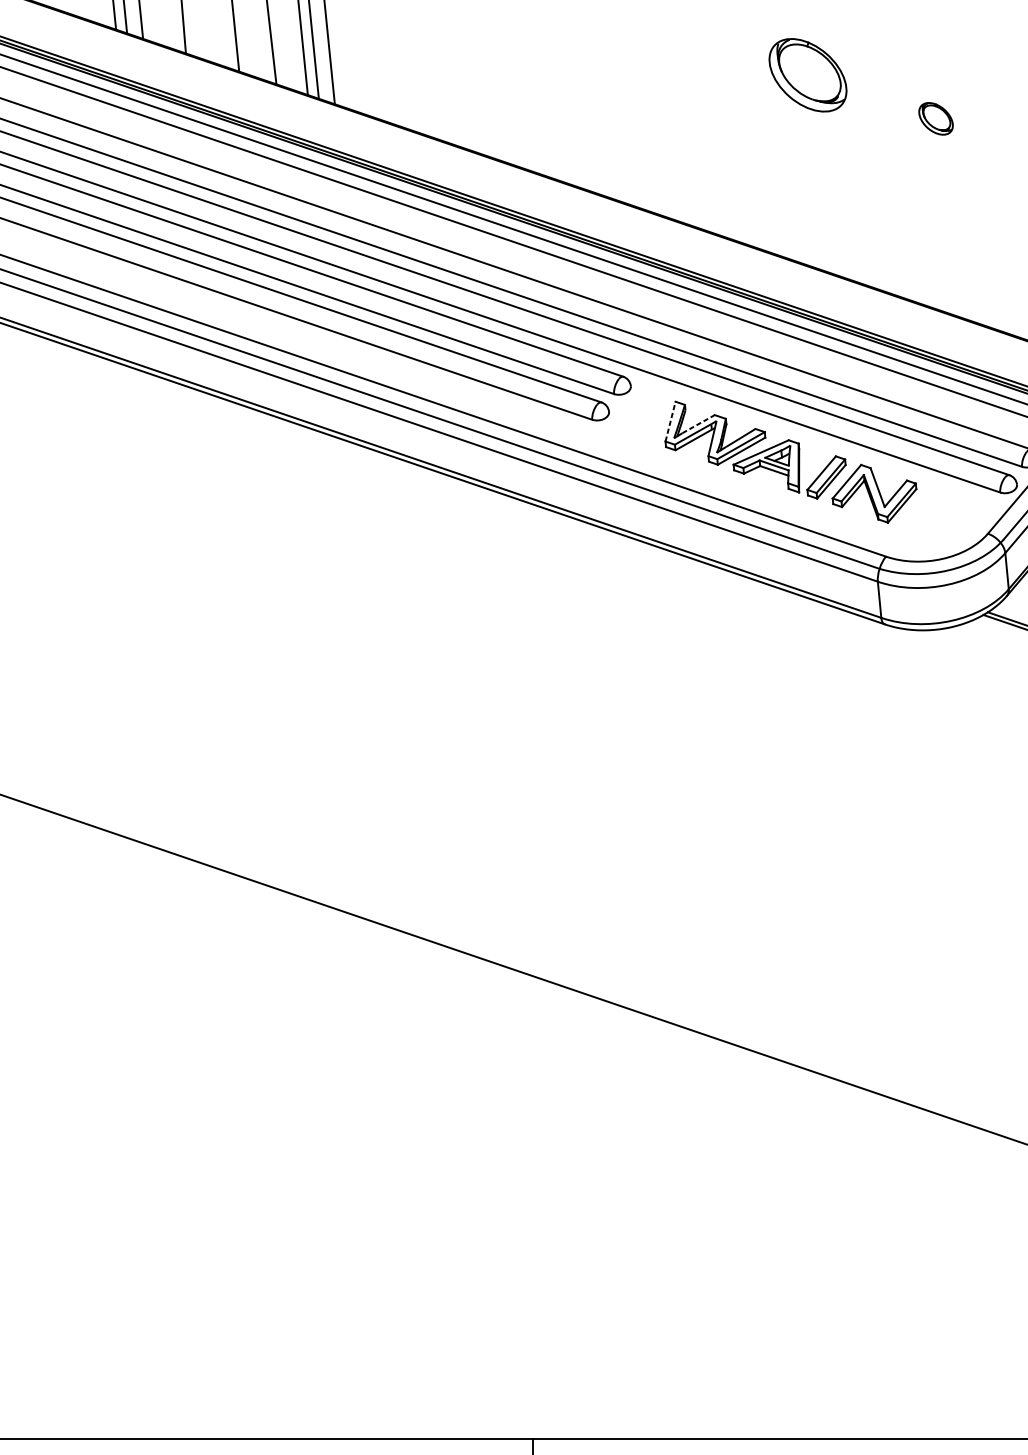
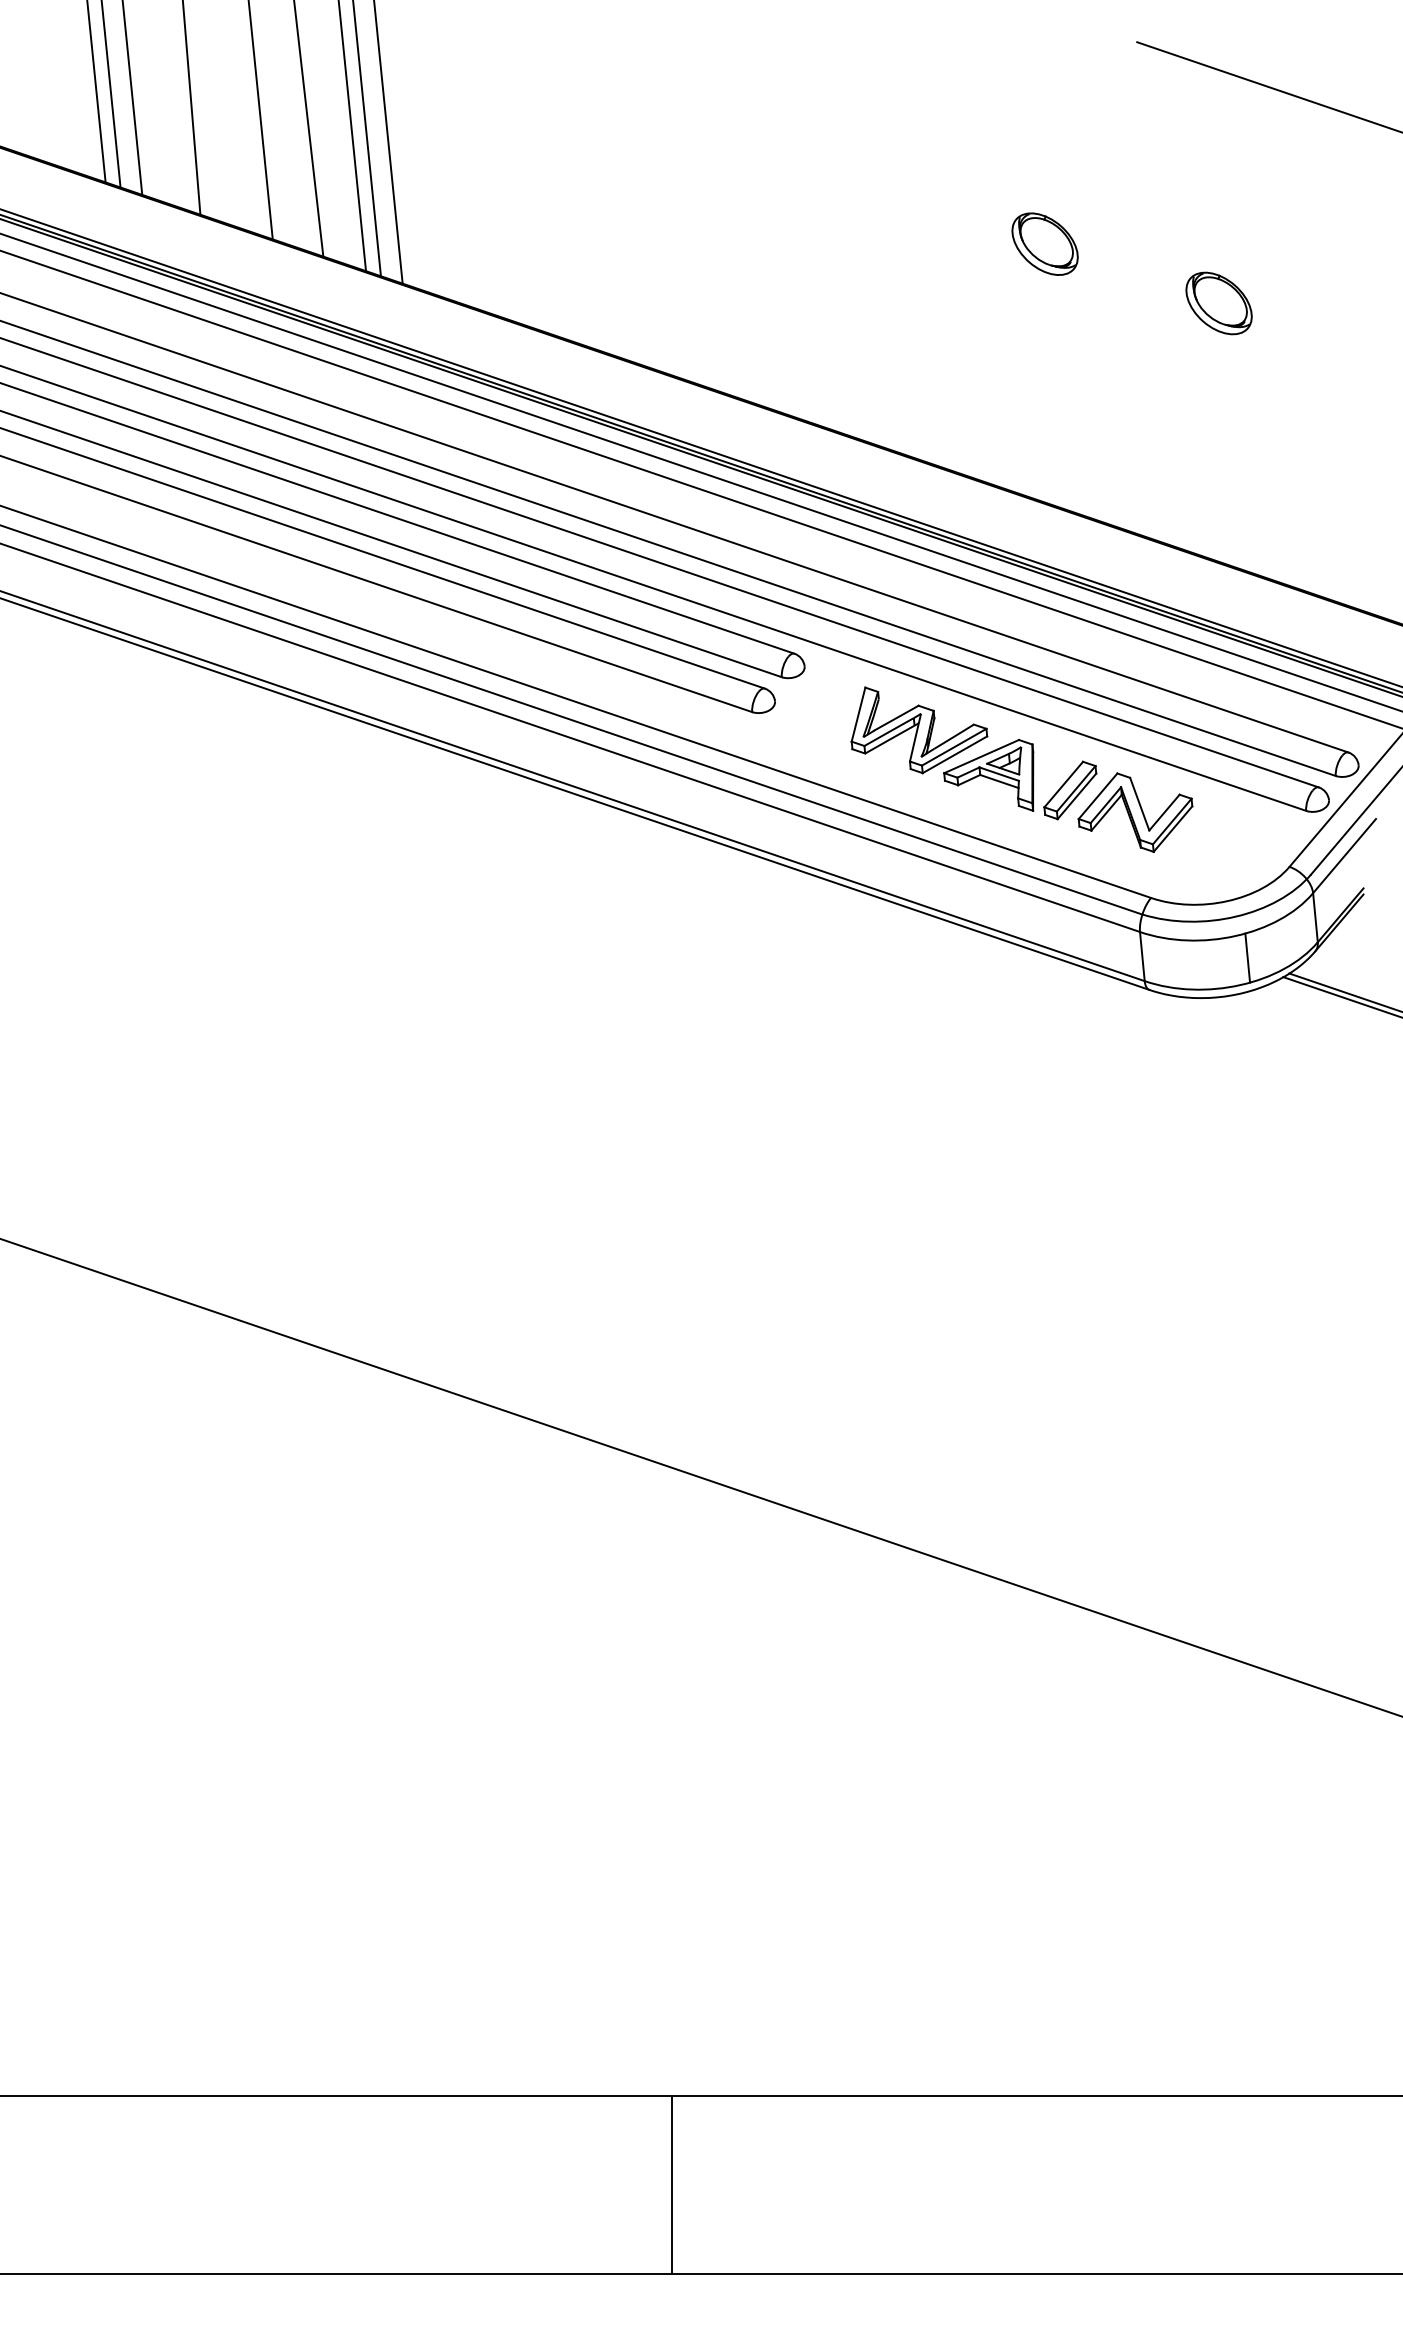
part: (807, 74) -> (1044, 243), size x0.62
part: (935, 118) -> (1218, 303), size x1.43
line: (670, 421) -> (858, 714), dashed -> solid
line: (699, 423) -> (897, 717), dashed -> solid
line: (957, 600) -> (1247, 957), added

